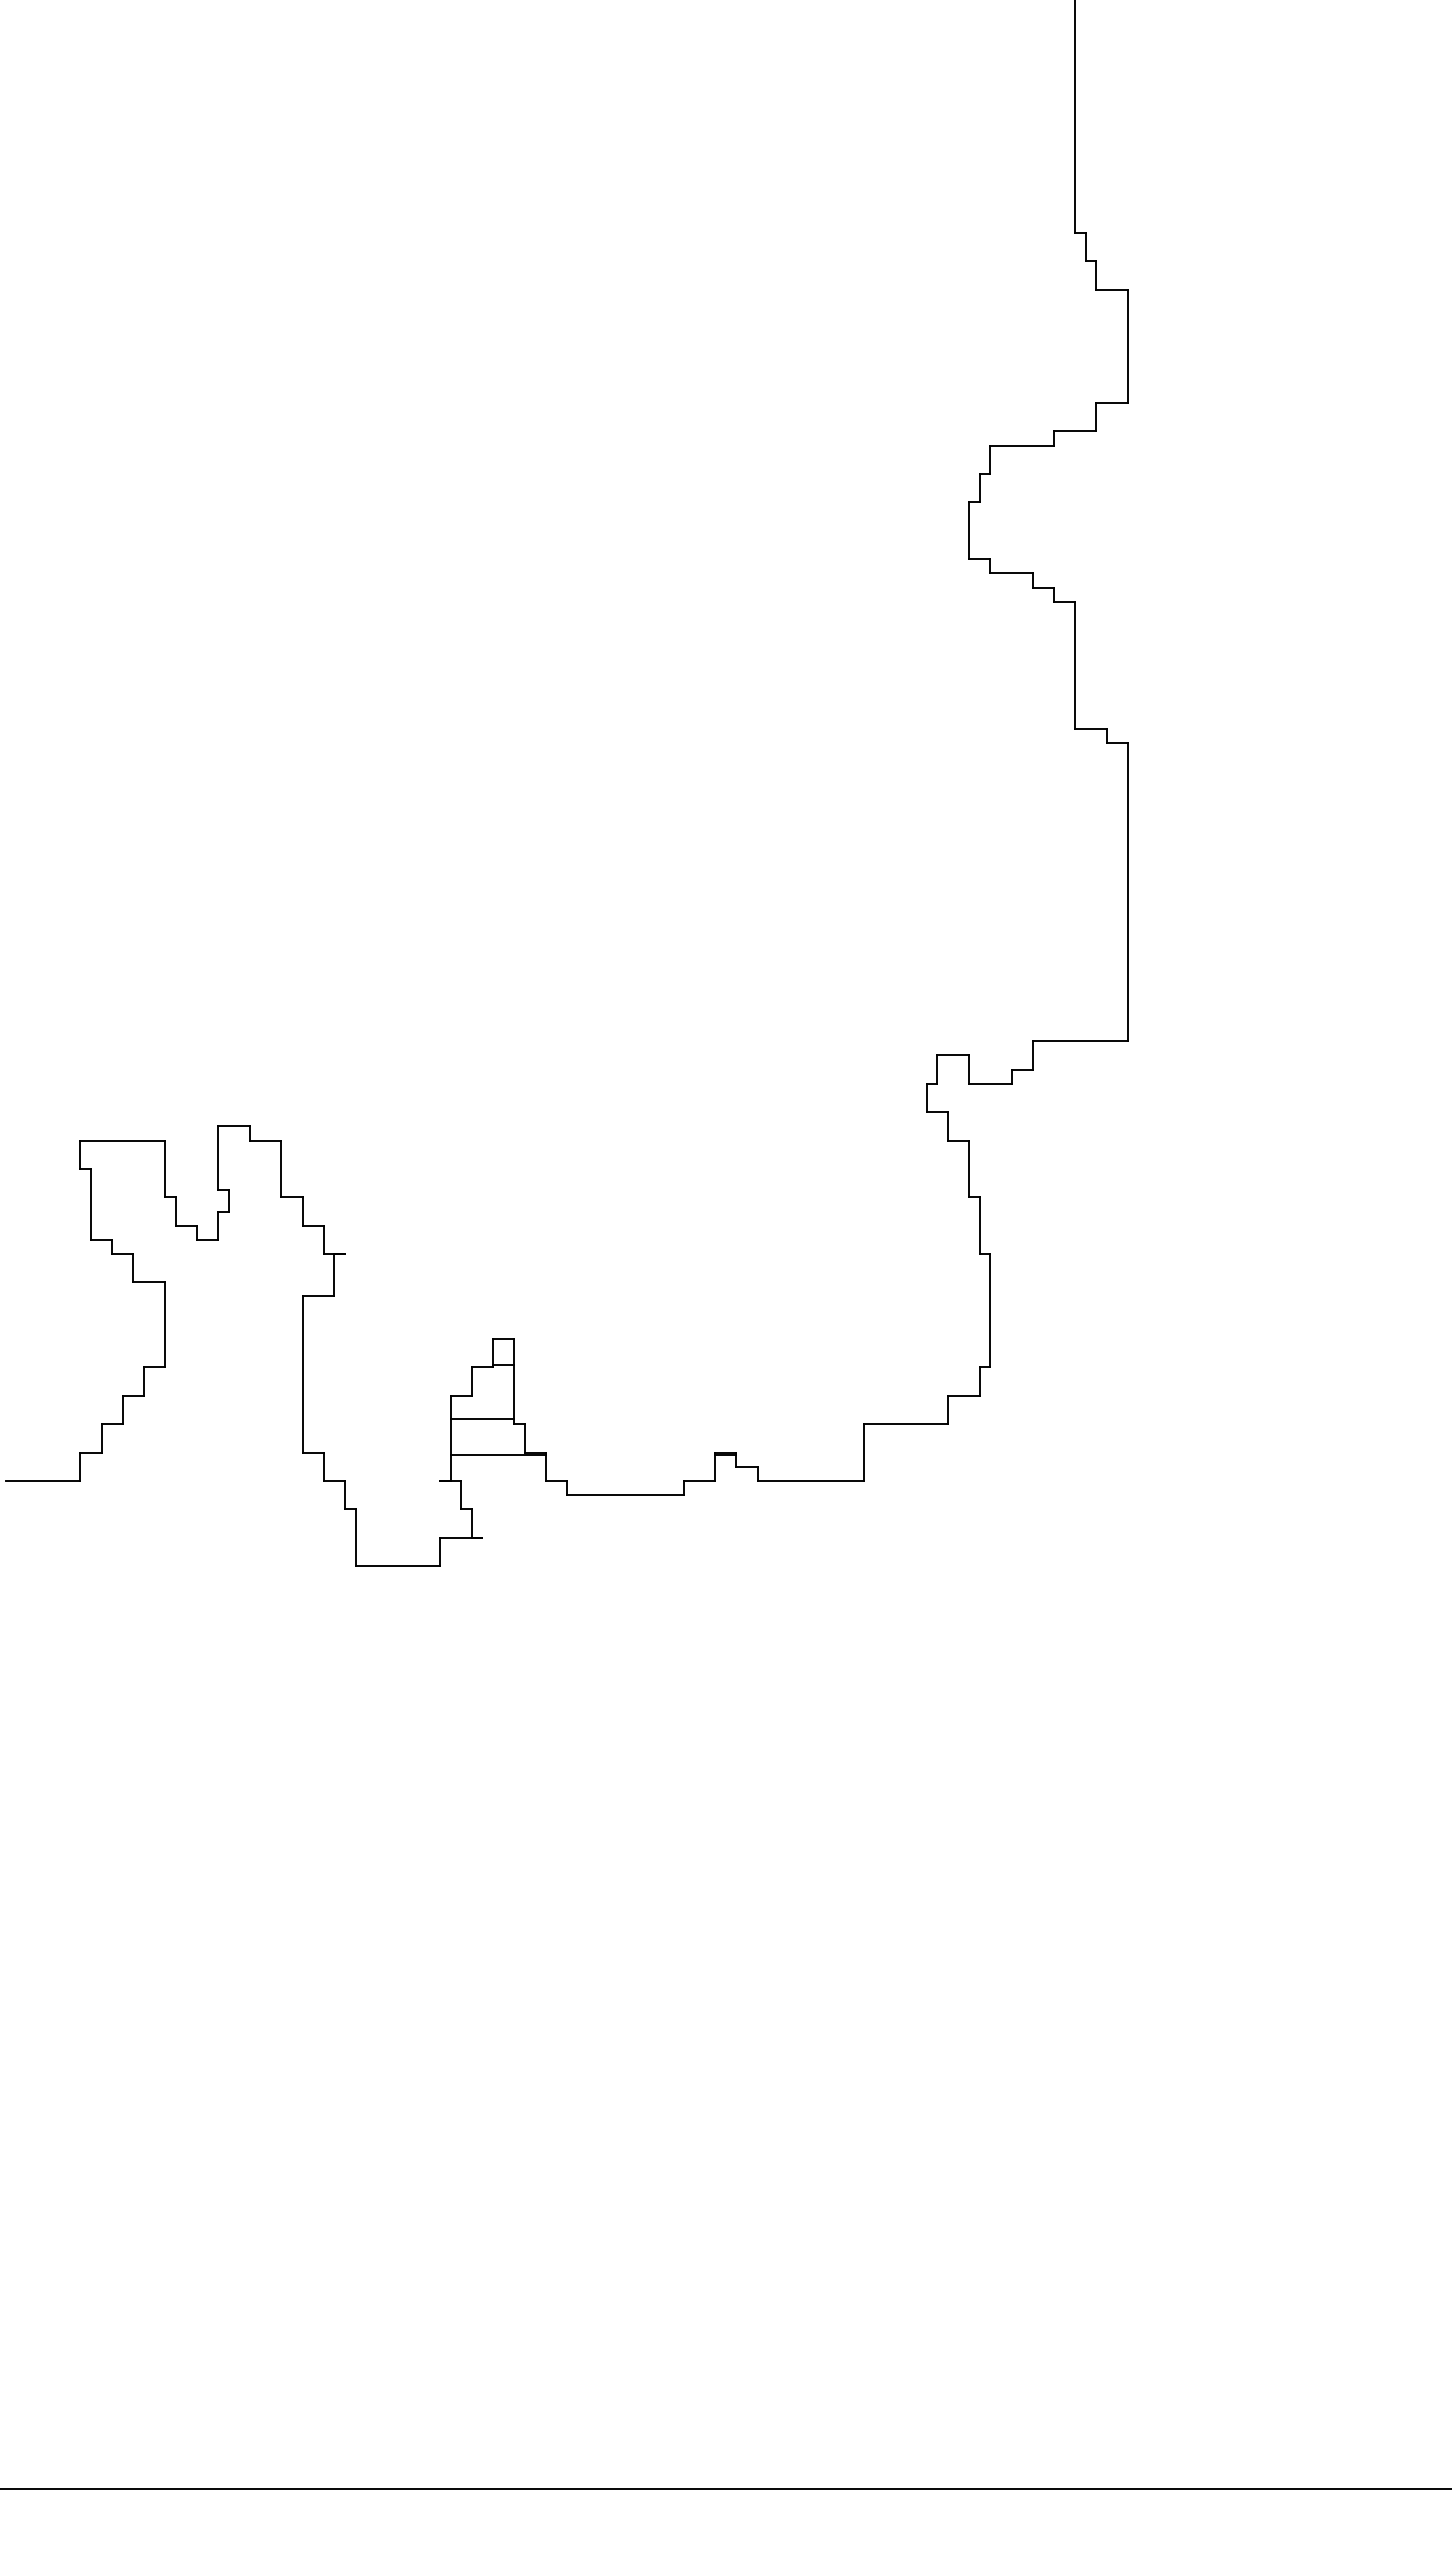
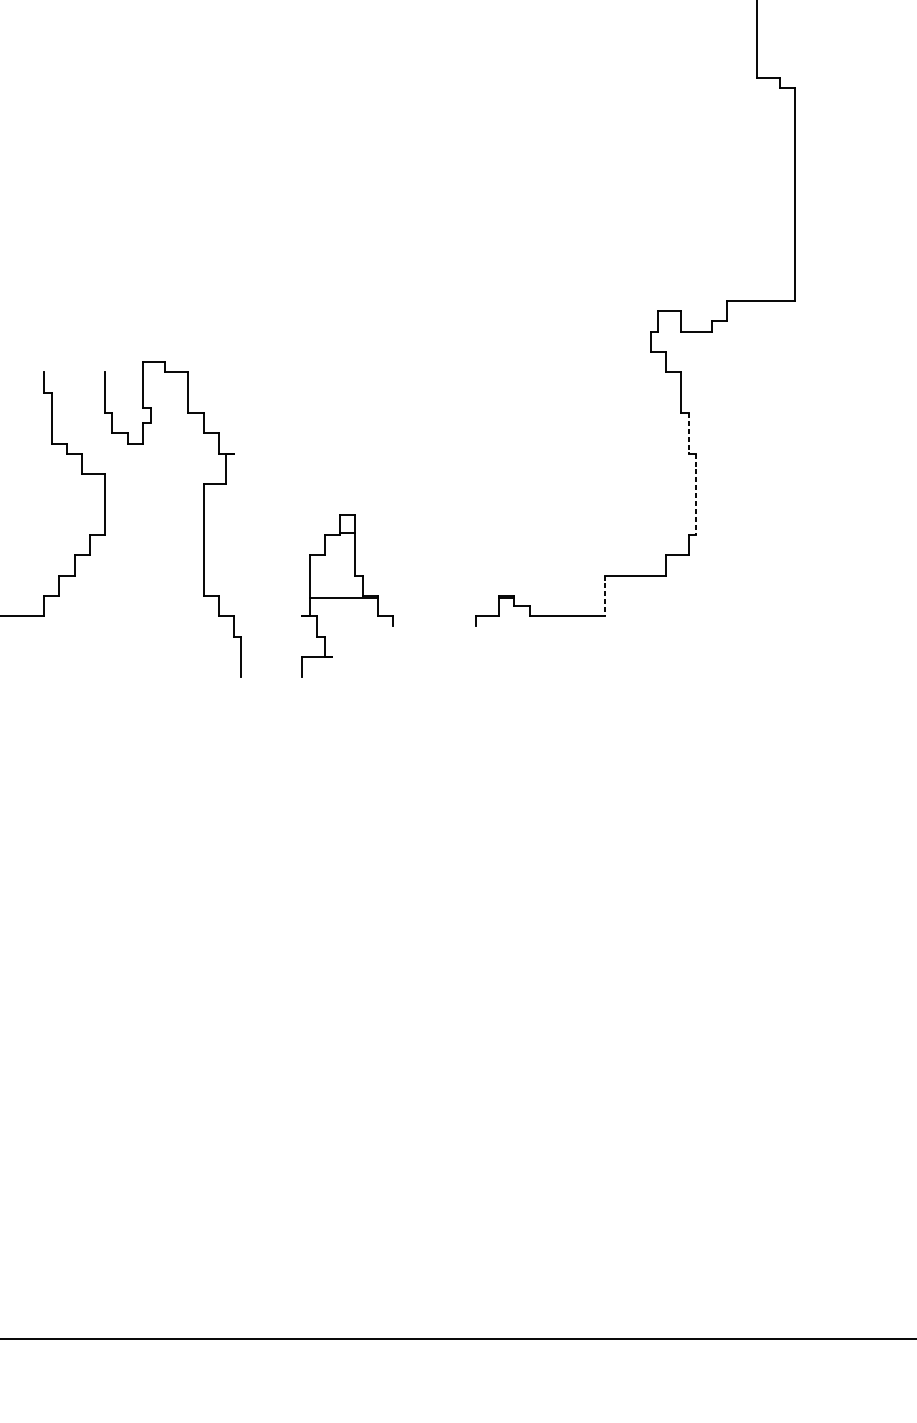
line: (122, 1140) -> (74, 372), removed
line: (979, 1226) -> (688, 433), solid -> dashed
line: (990, 1310) -> (696, 494), solid -> dashed
line: (482, 1418) -> (332, 571), removed
line: (863, 1453) -> (605, 596), solid -> dashed
line: (625, 1495) -> (434, 626), removed
line: (397, 1565) -> (271, 676), removed

